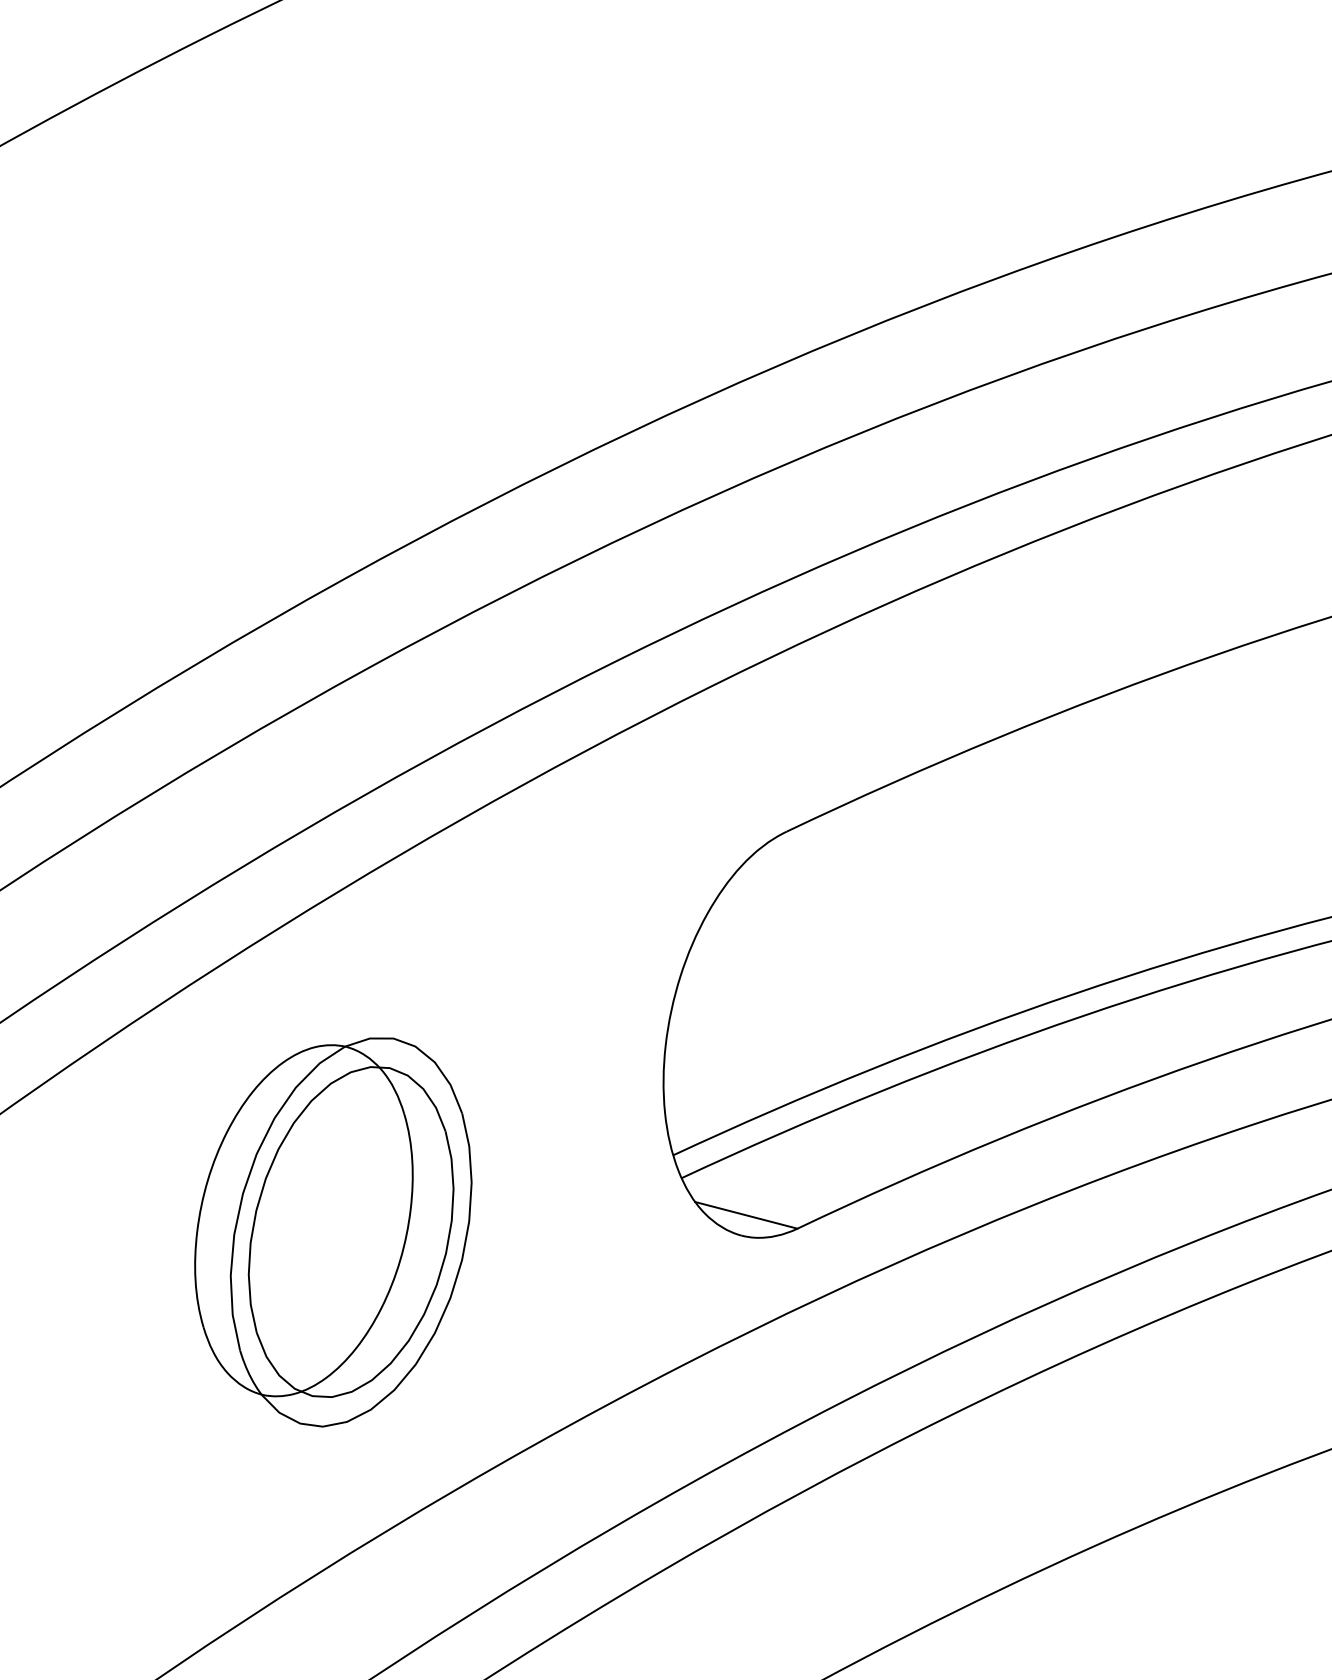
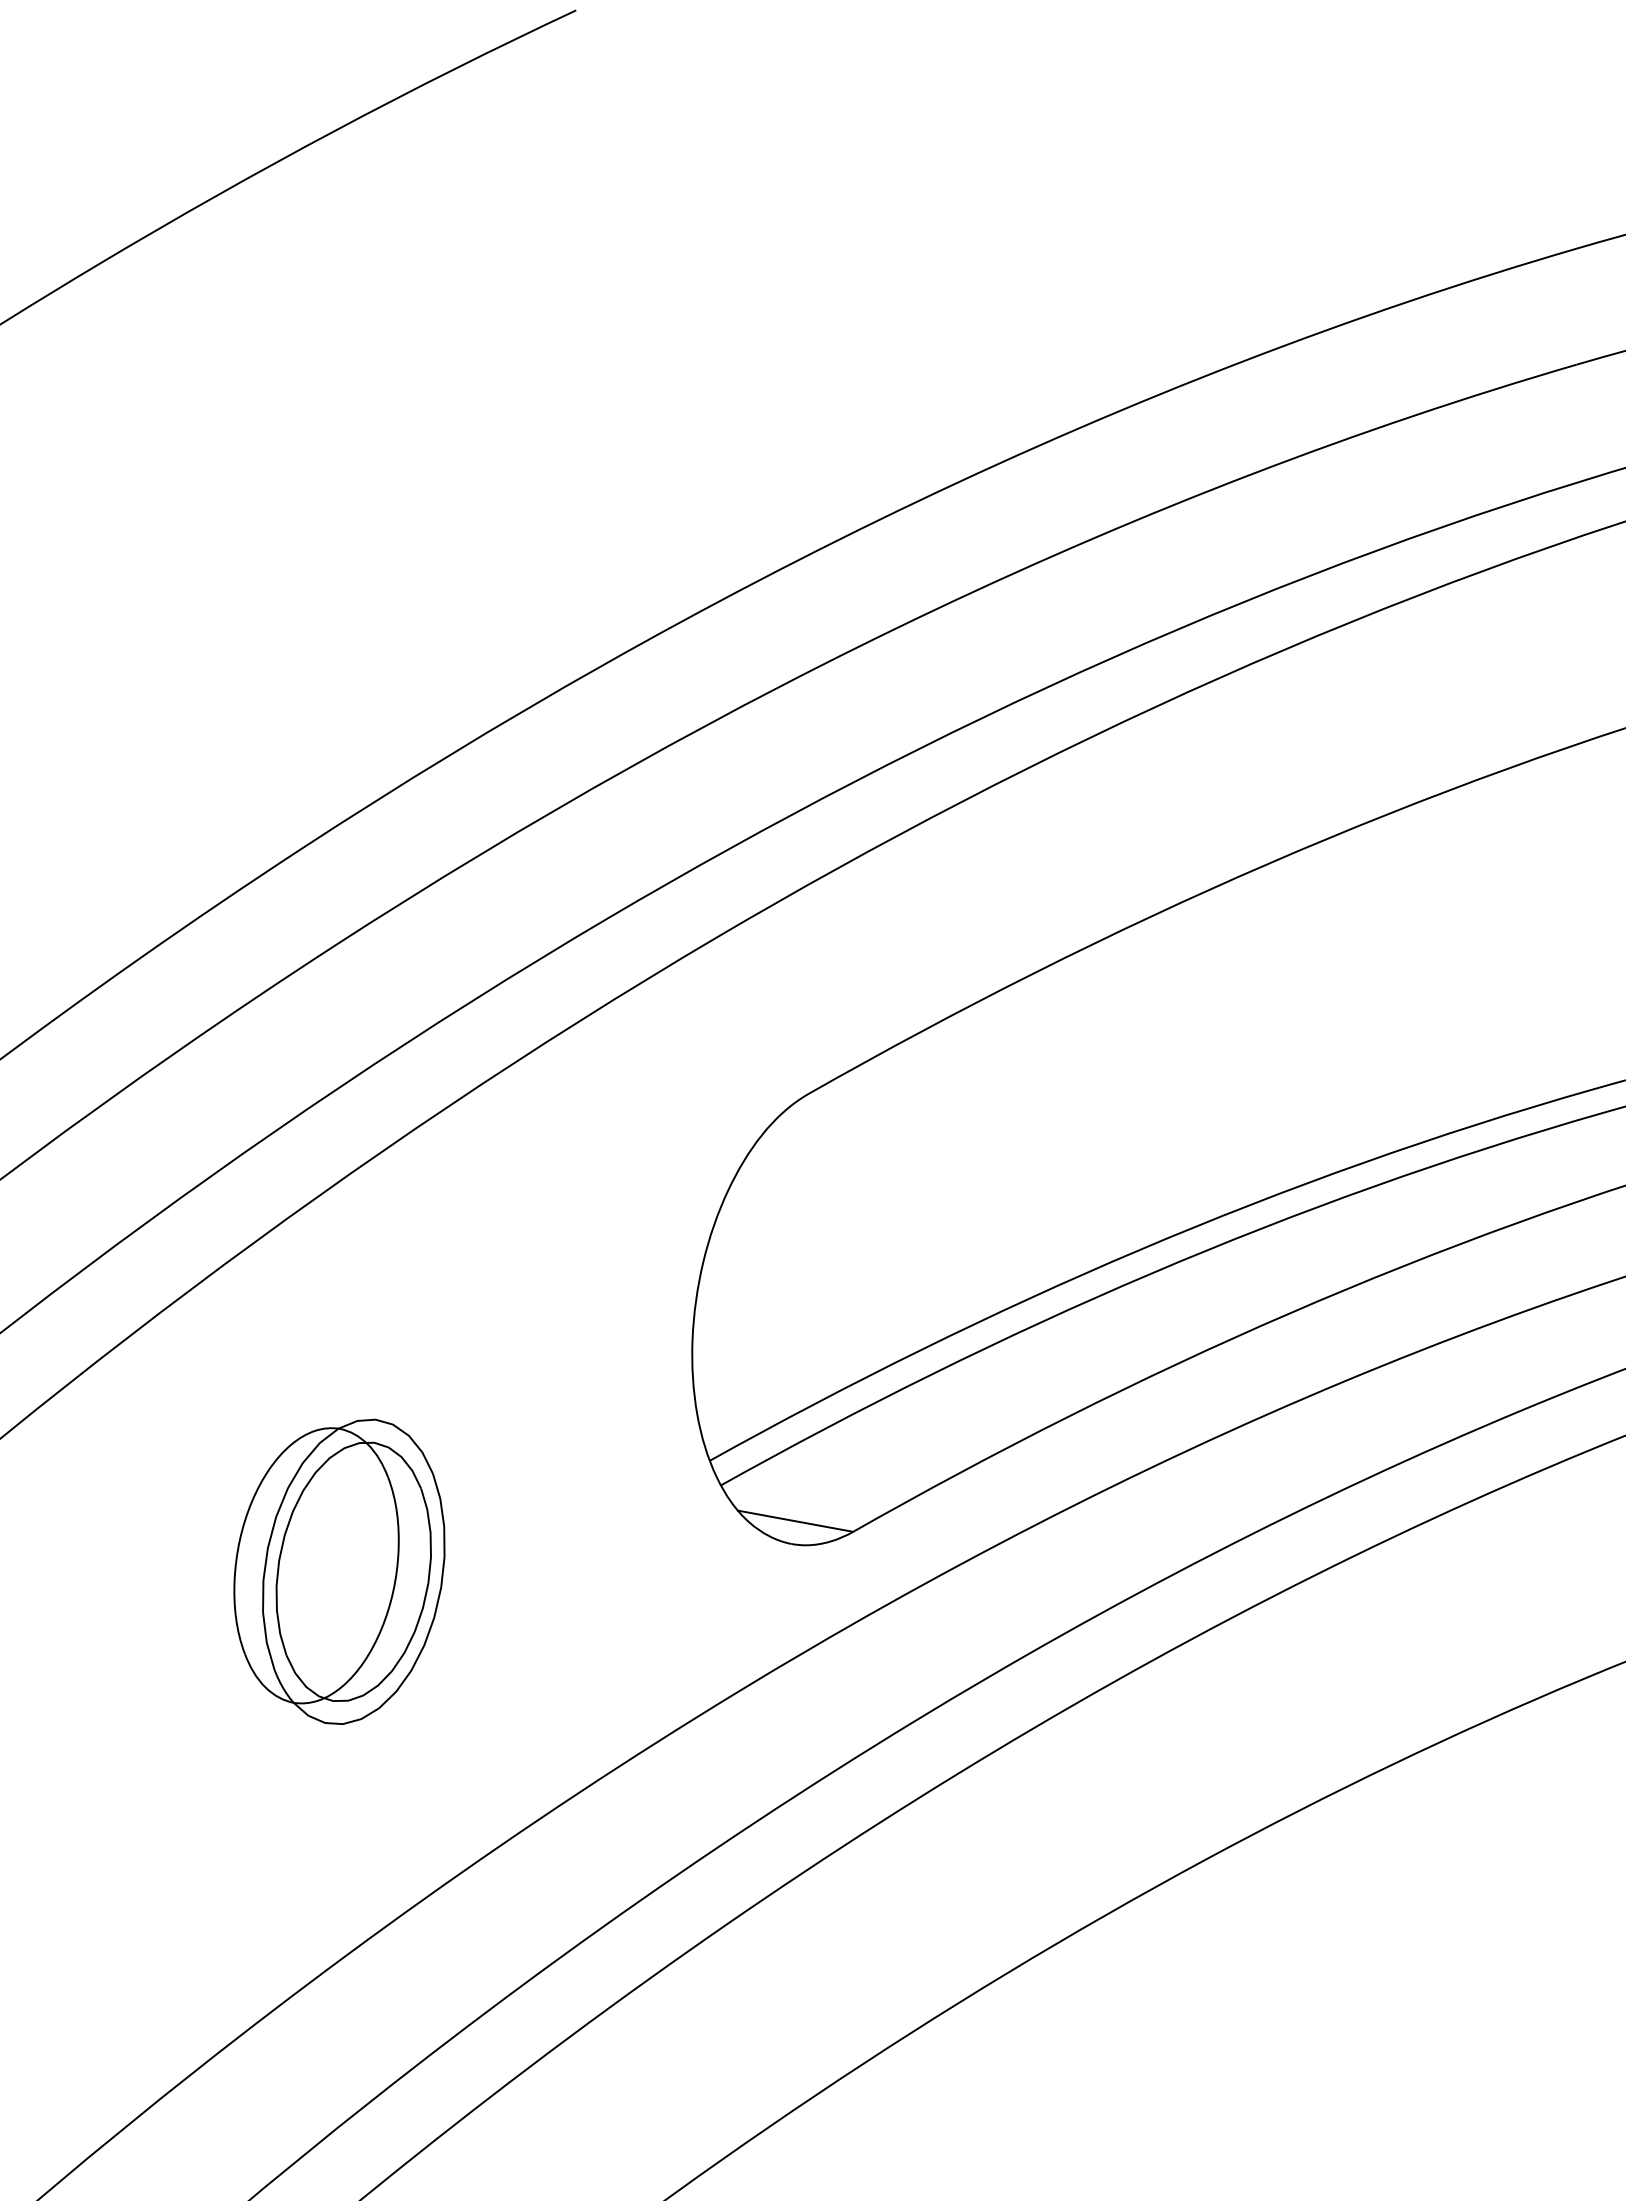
part: (332, 1230) -> (339, 1571), size x0.7

